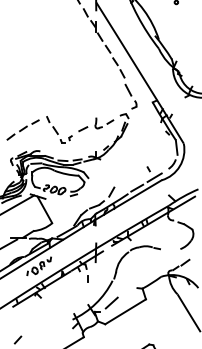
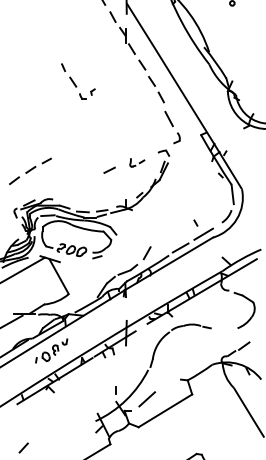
part: (103, 123) -> (136, 162), size x0.6
part: (59, 130) -> (78, 81), moved
line: (87, 278) -> (115, 390), moved

